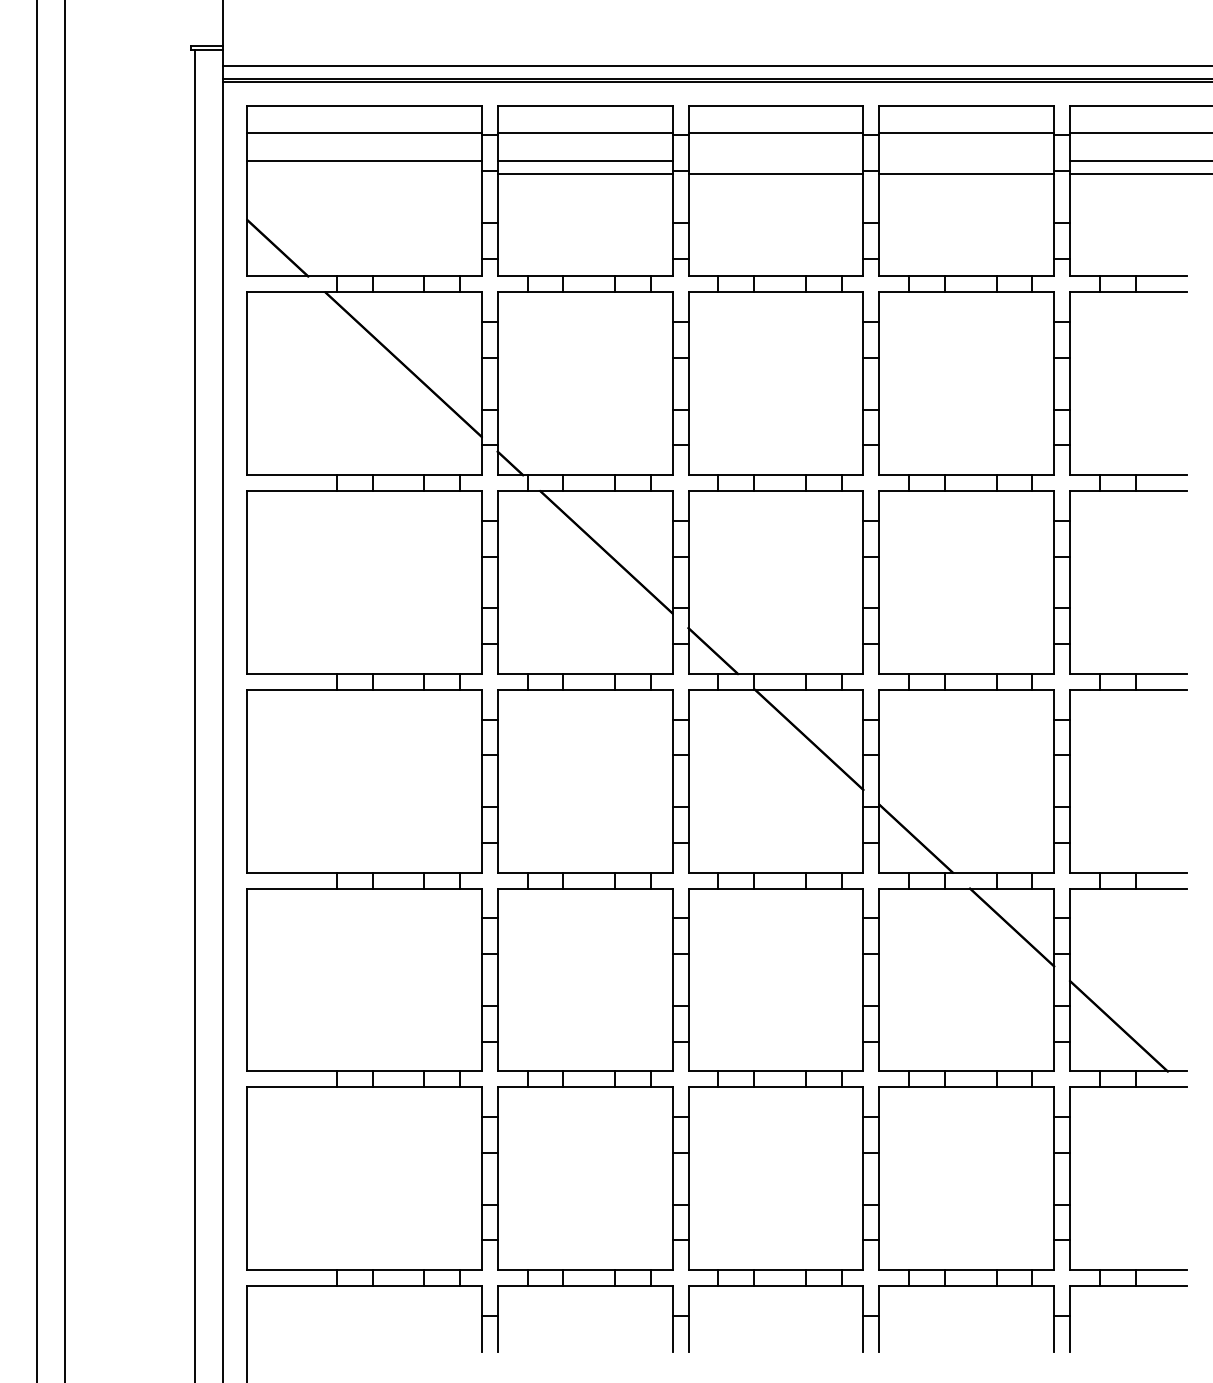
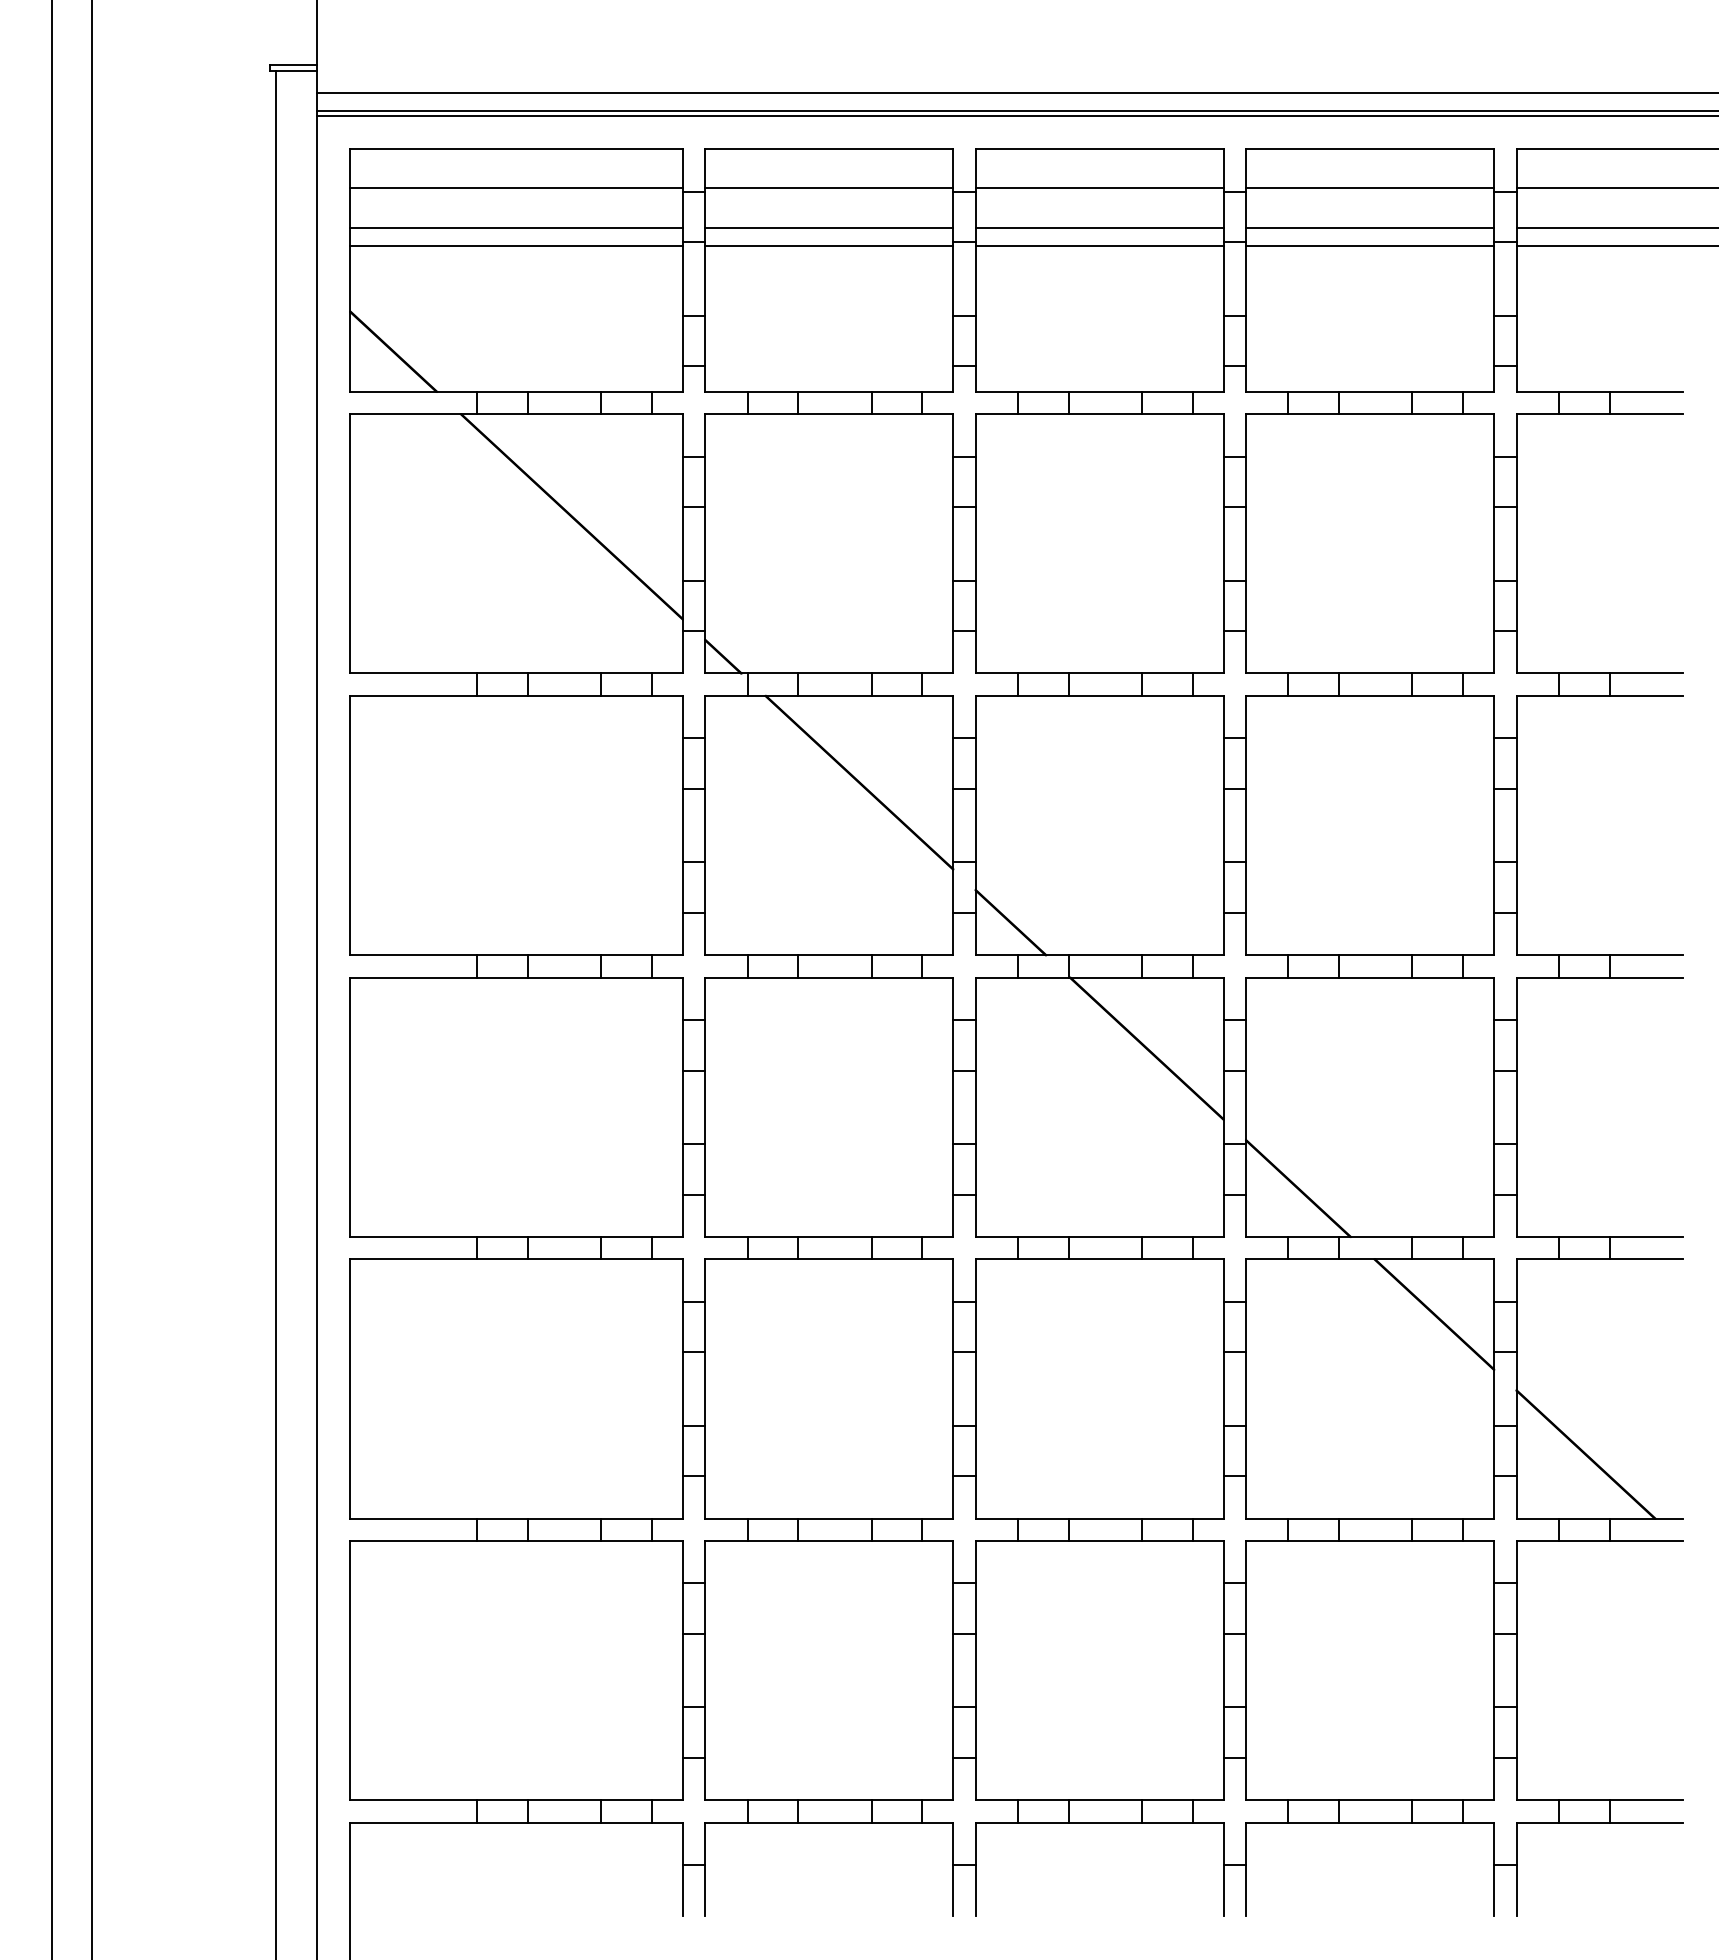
line: (775, 161) -> (1099, 228), added
line: (967, 161) -> (1370, 228), added
line: (364, 173) -> (516, 245), added

